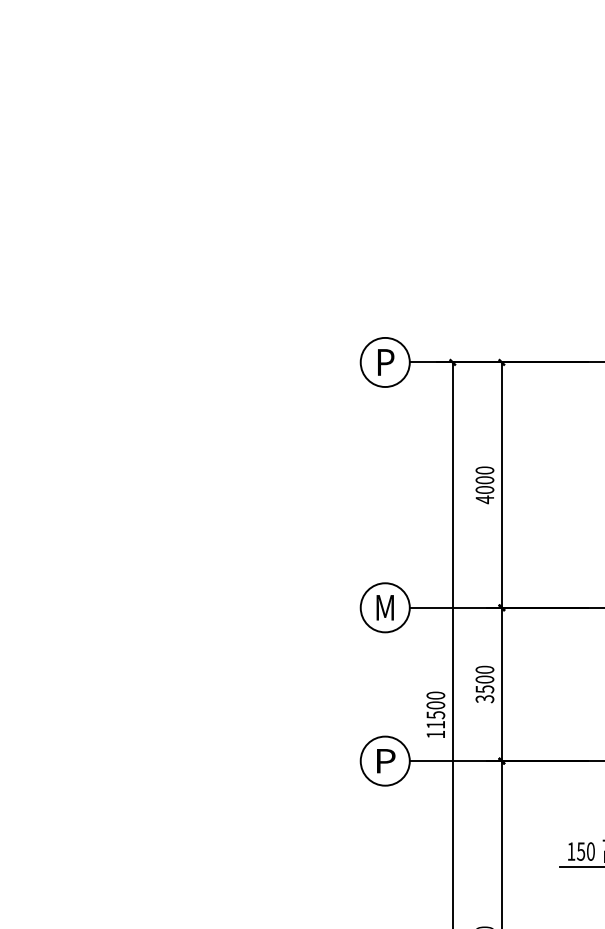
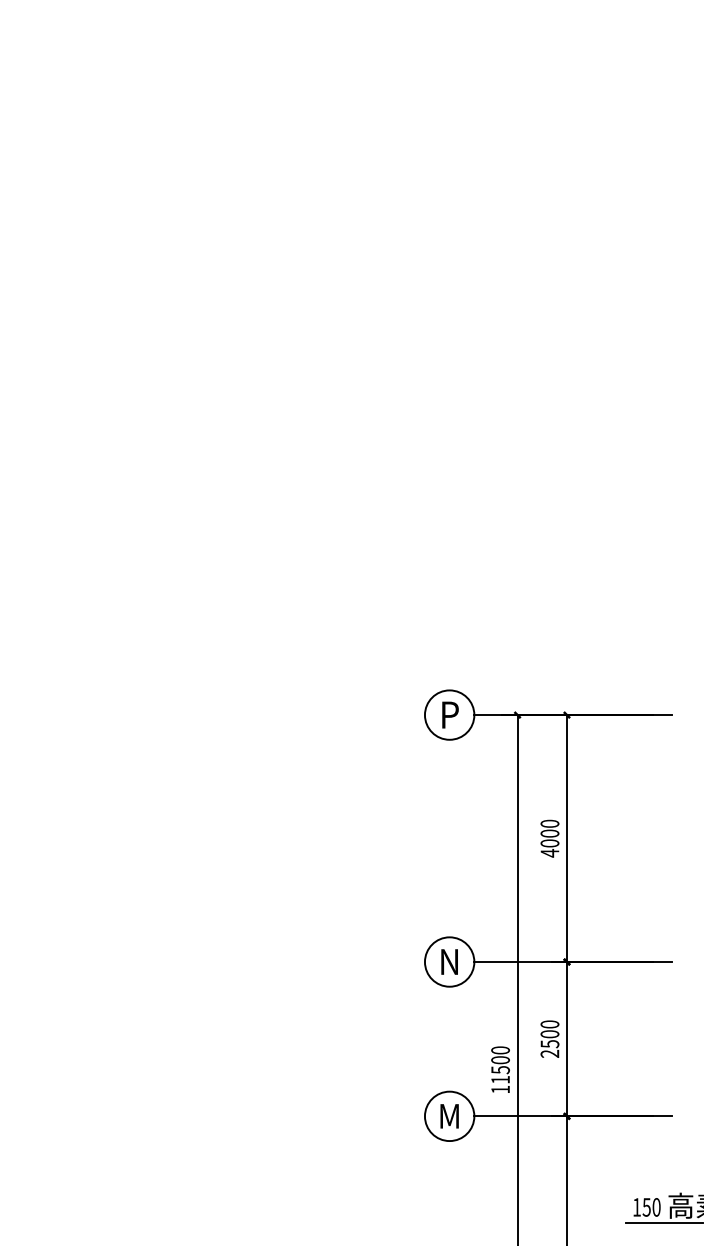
text: (385, 607) -> (449, 961), M -> N
text: (485, 698) -> (550, 1053), 3500 -> 2500
text: (385, 761) -> (449, 1116), P -> M

